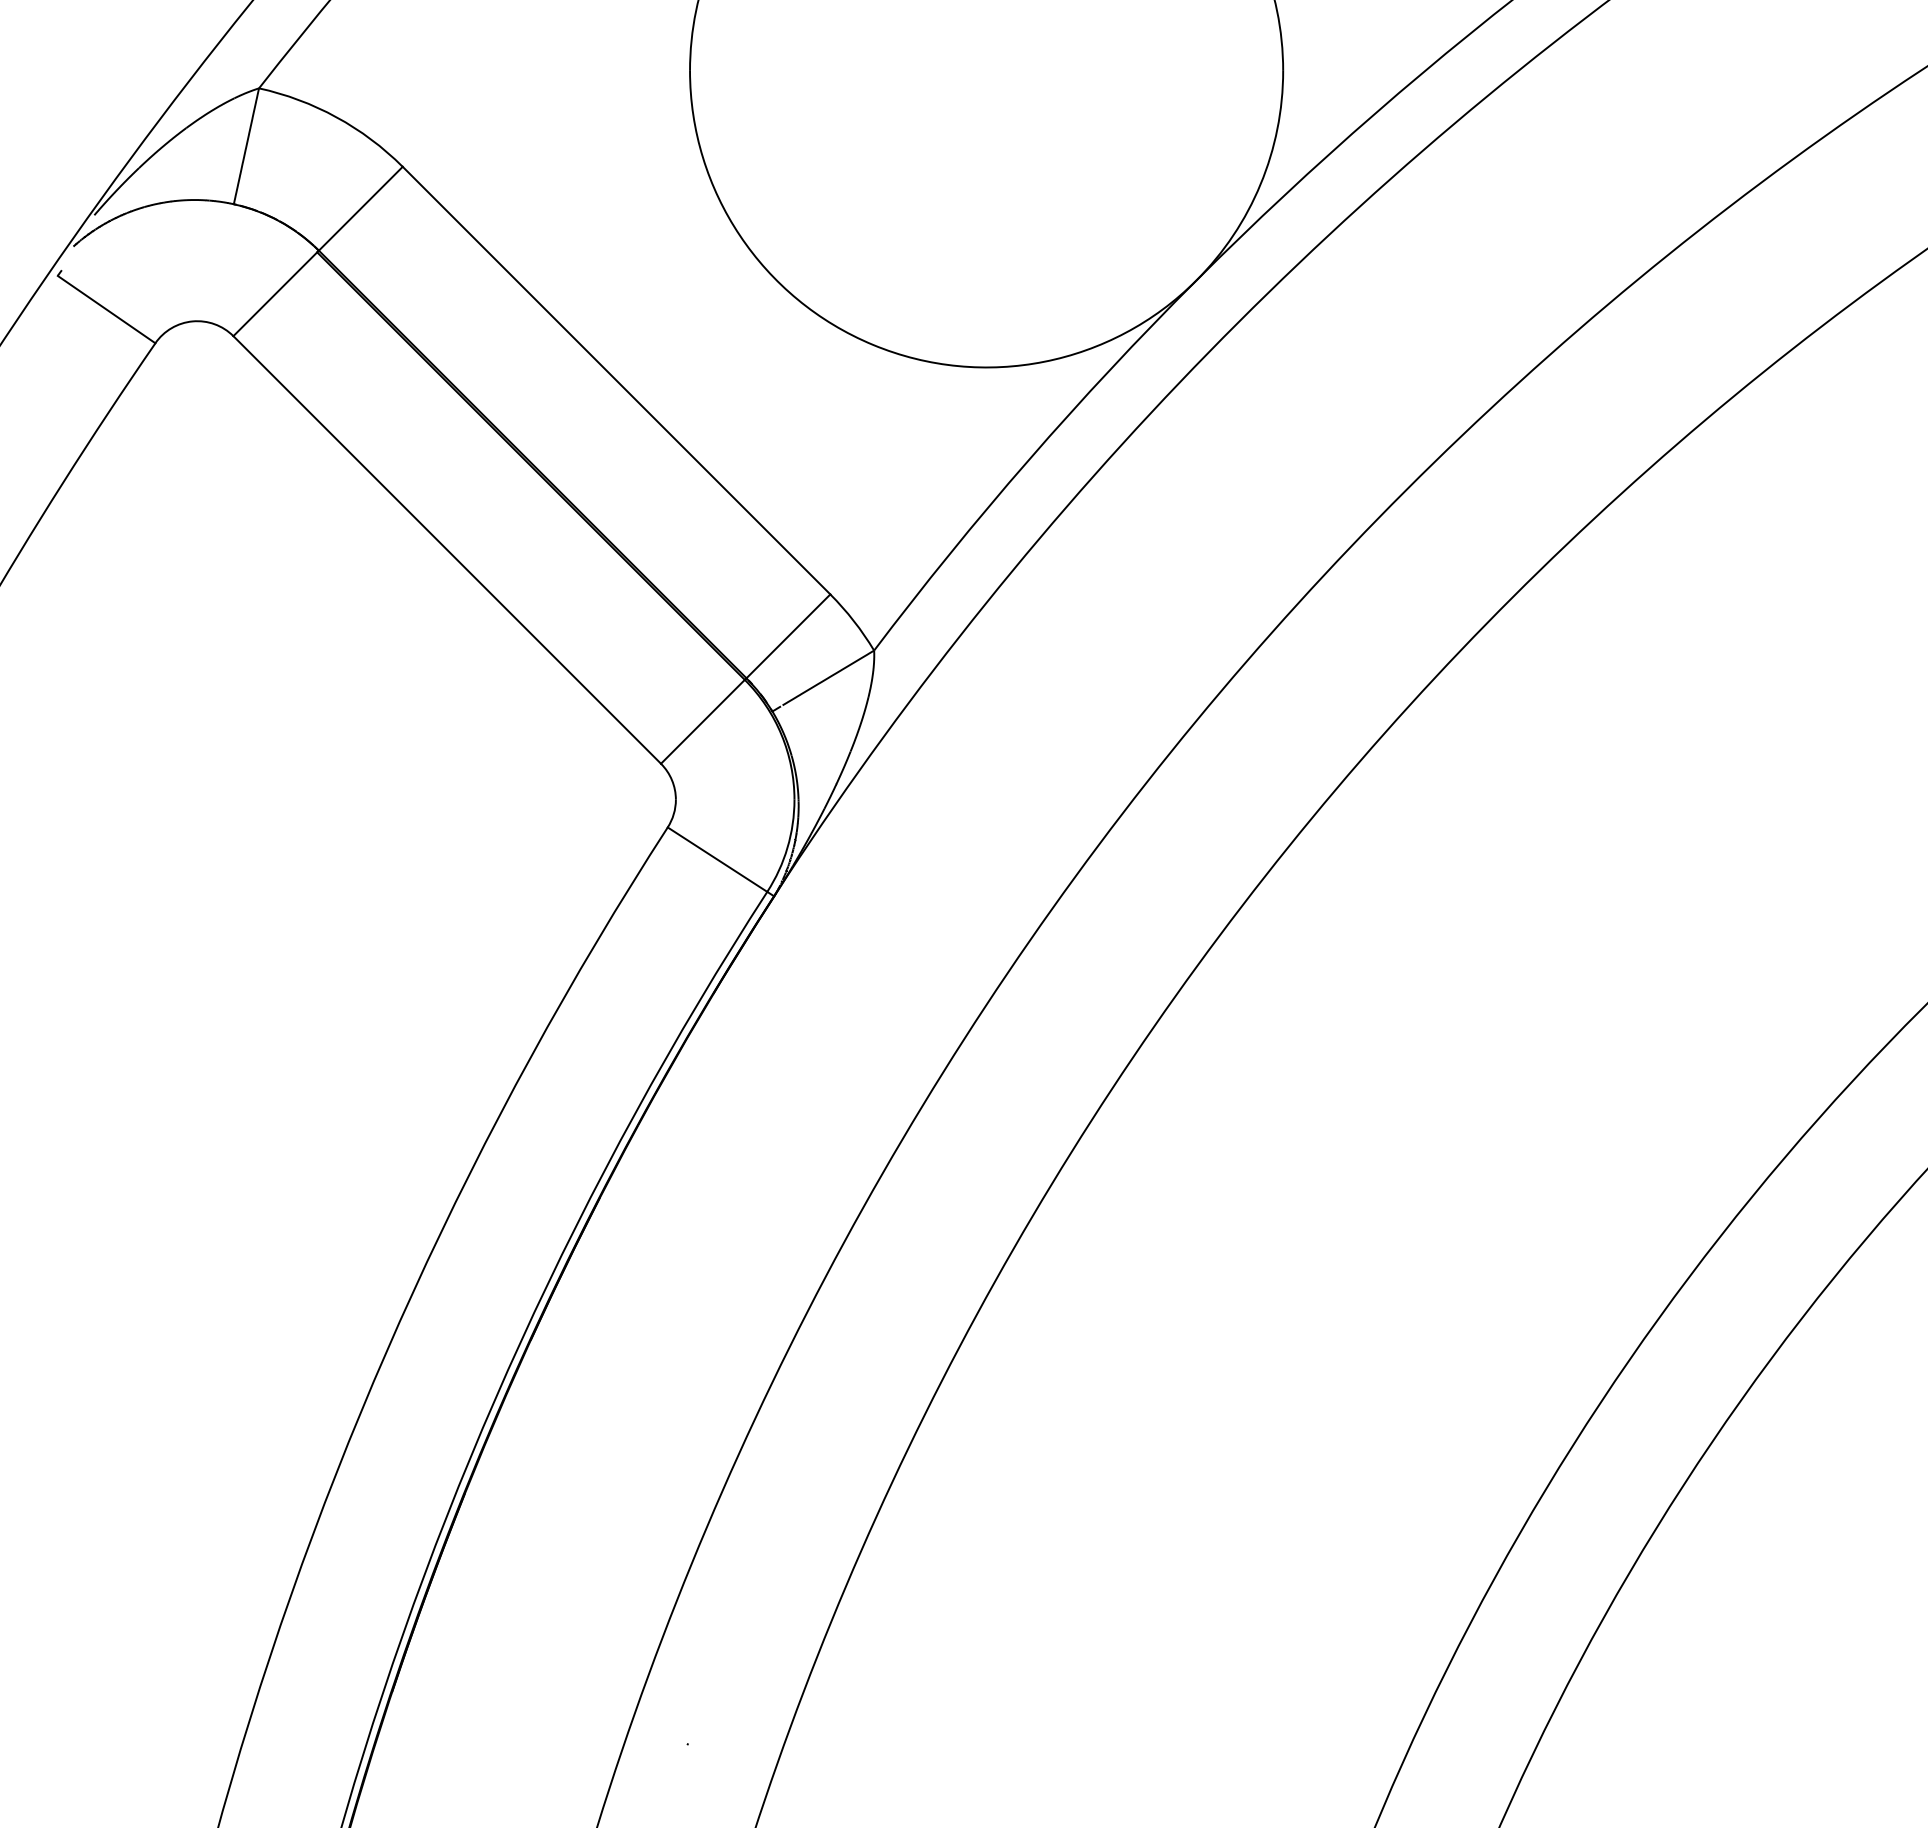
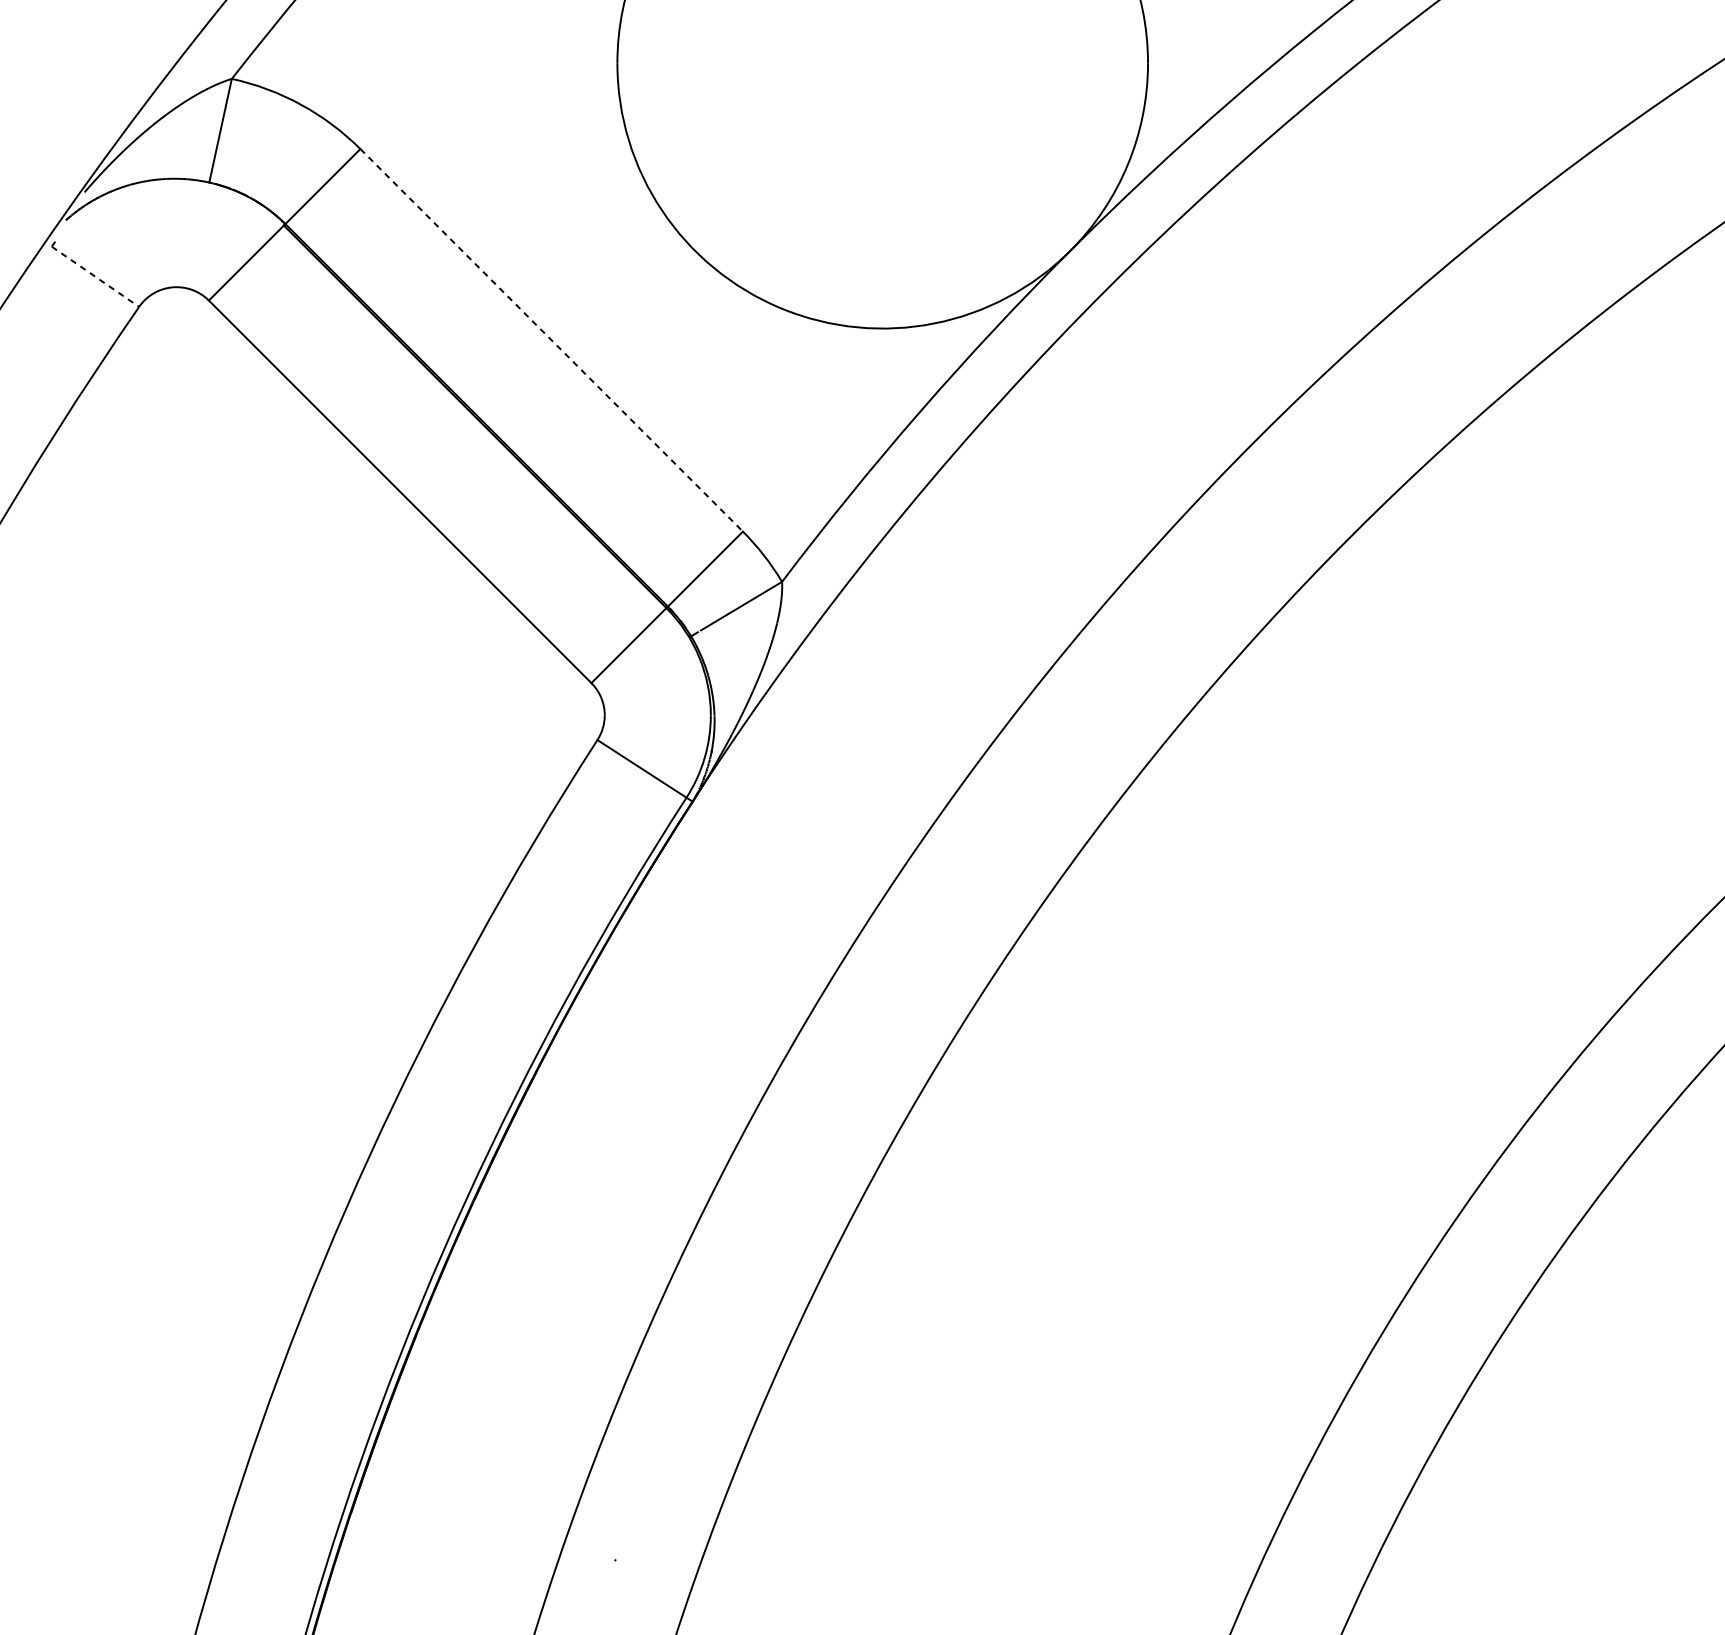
line: (107, 309) -> (96, 276), solid -> dashed
line: (616, 380) -> (551, 340), solid -> dashed

